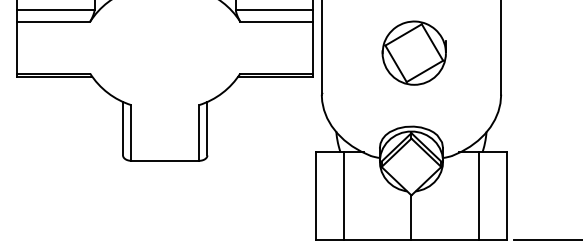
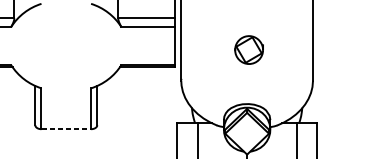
part: (413, 52) -> (248, 49), size x0.6
line: (165, 160) -> (66, 128), solid -> dashed

